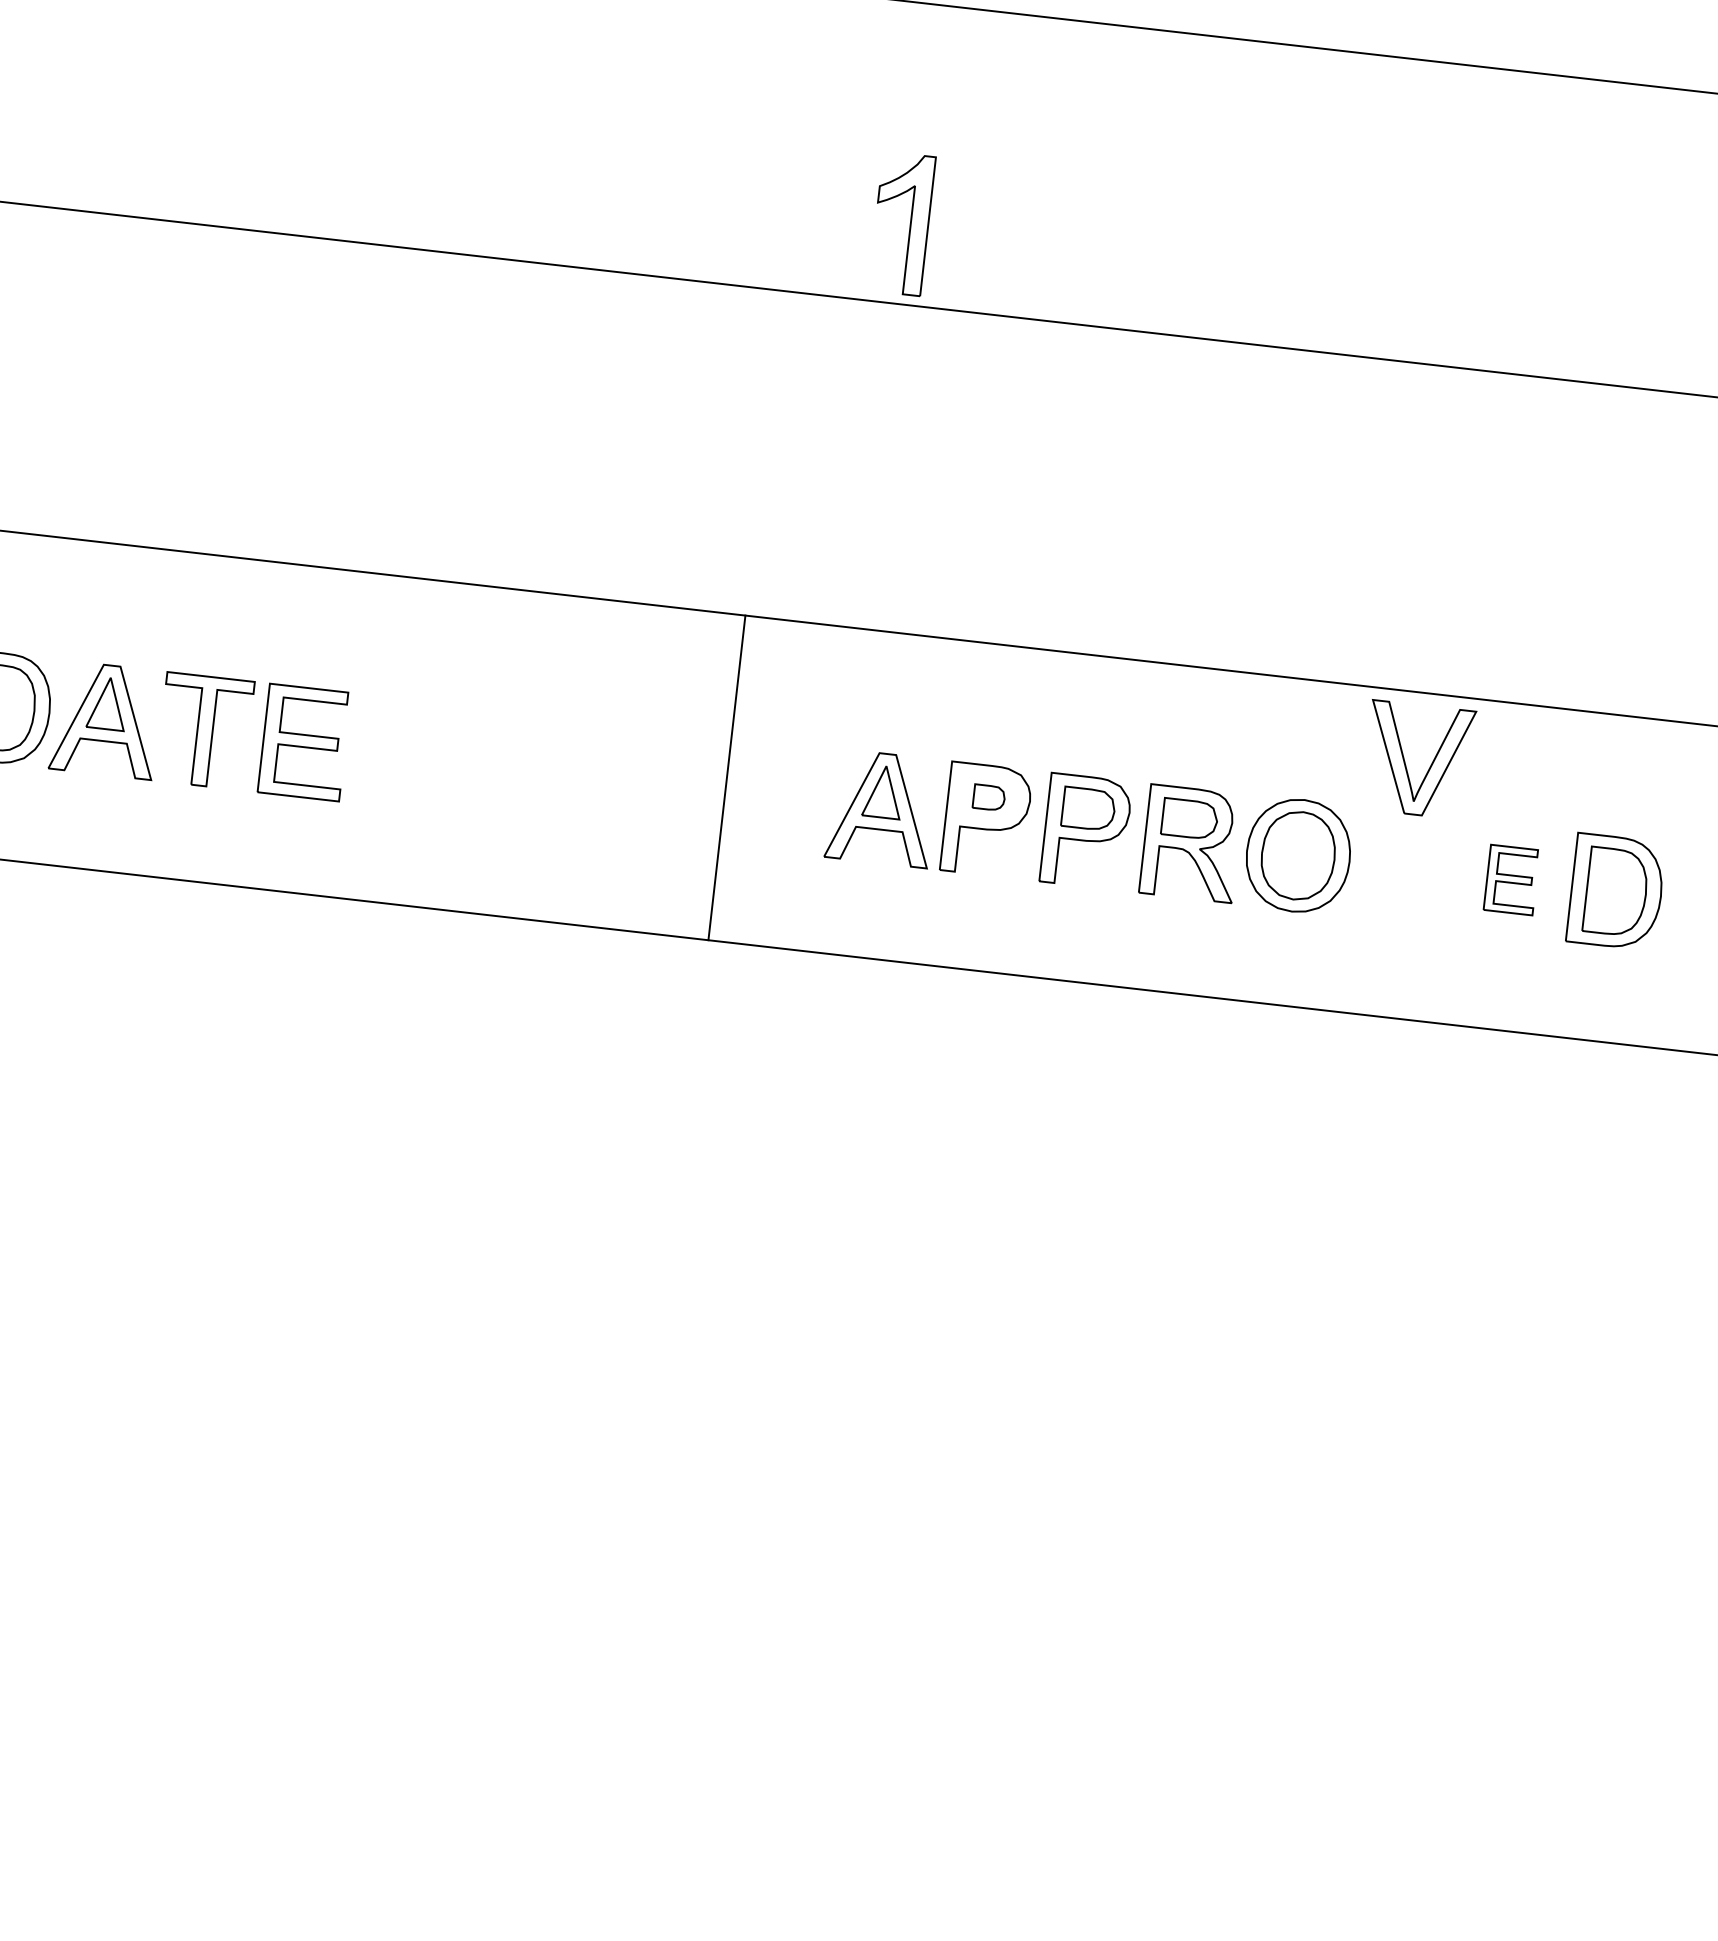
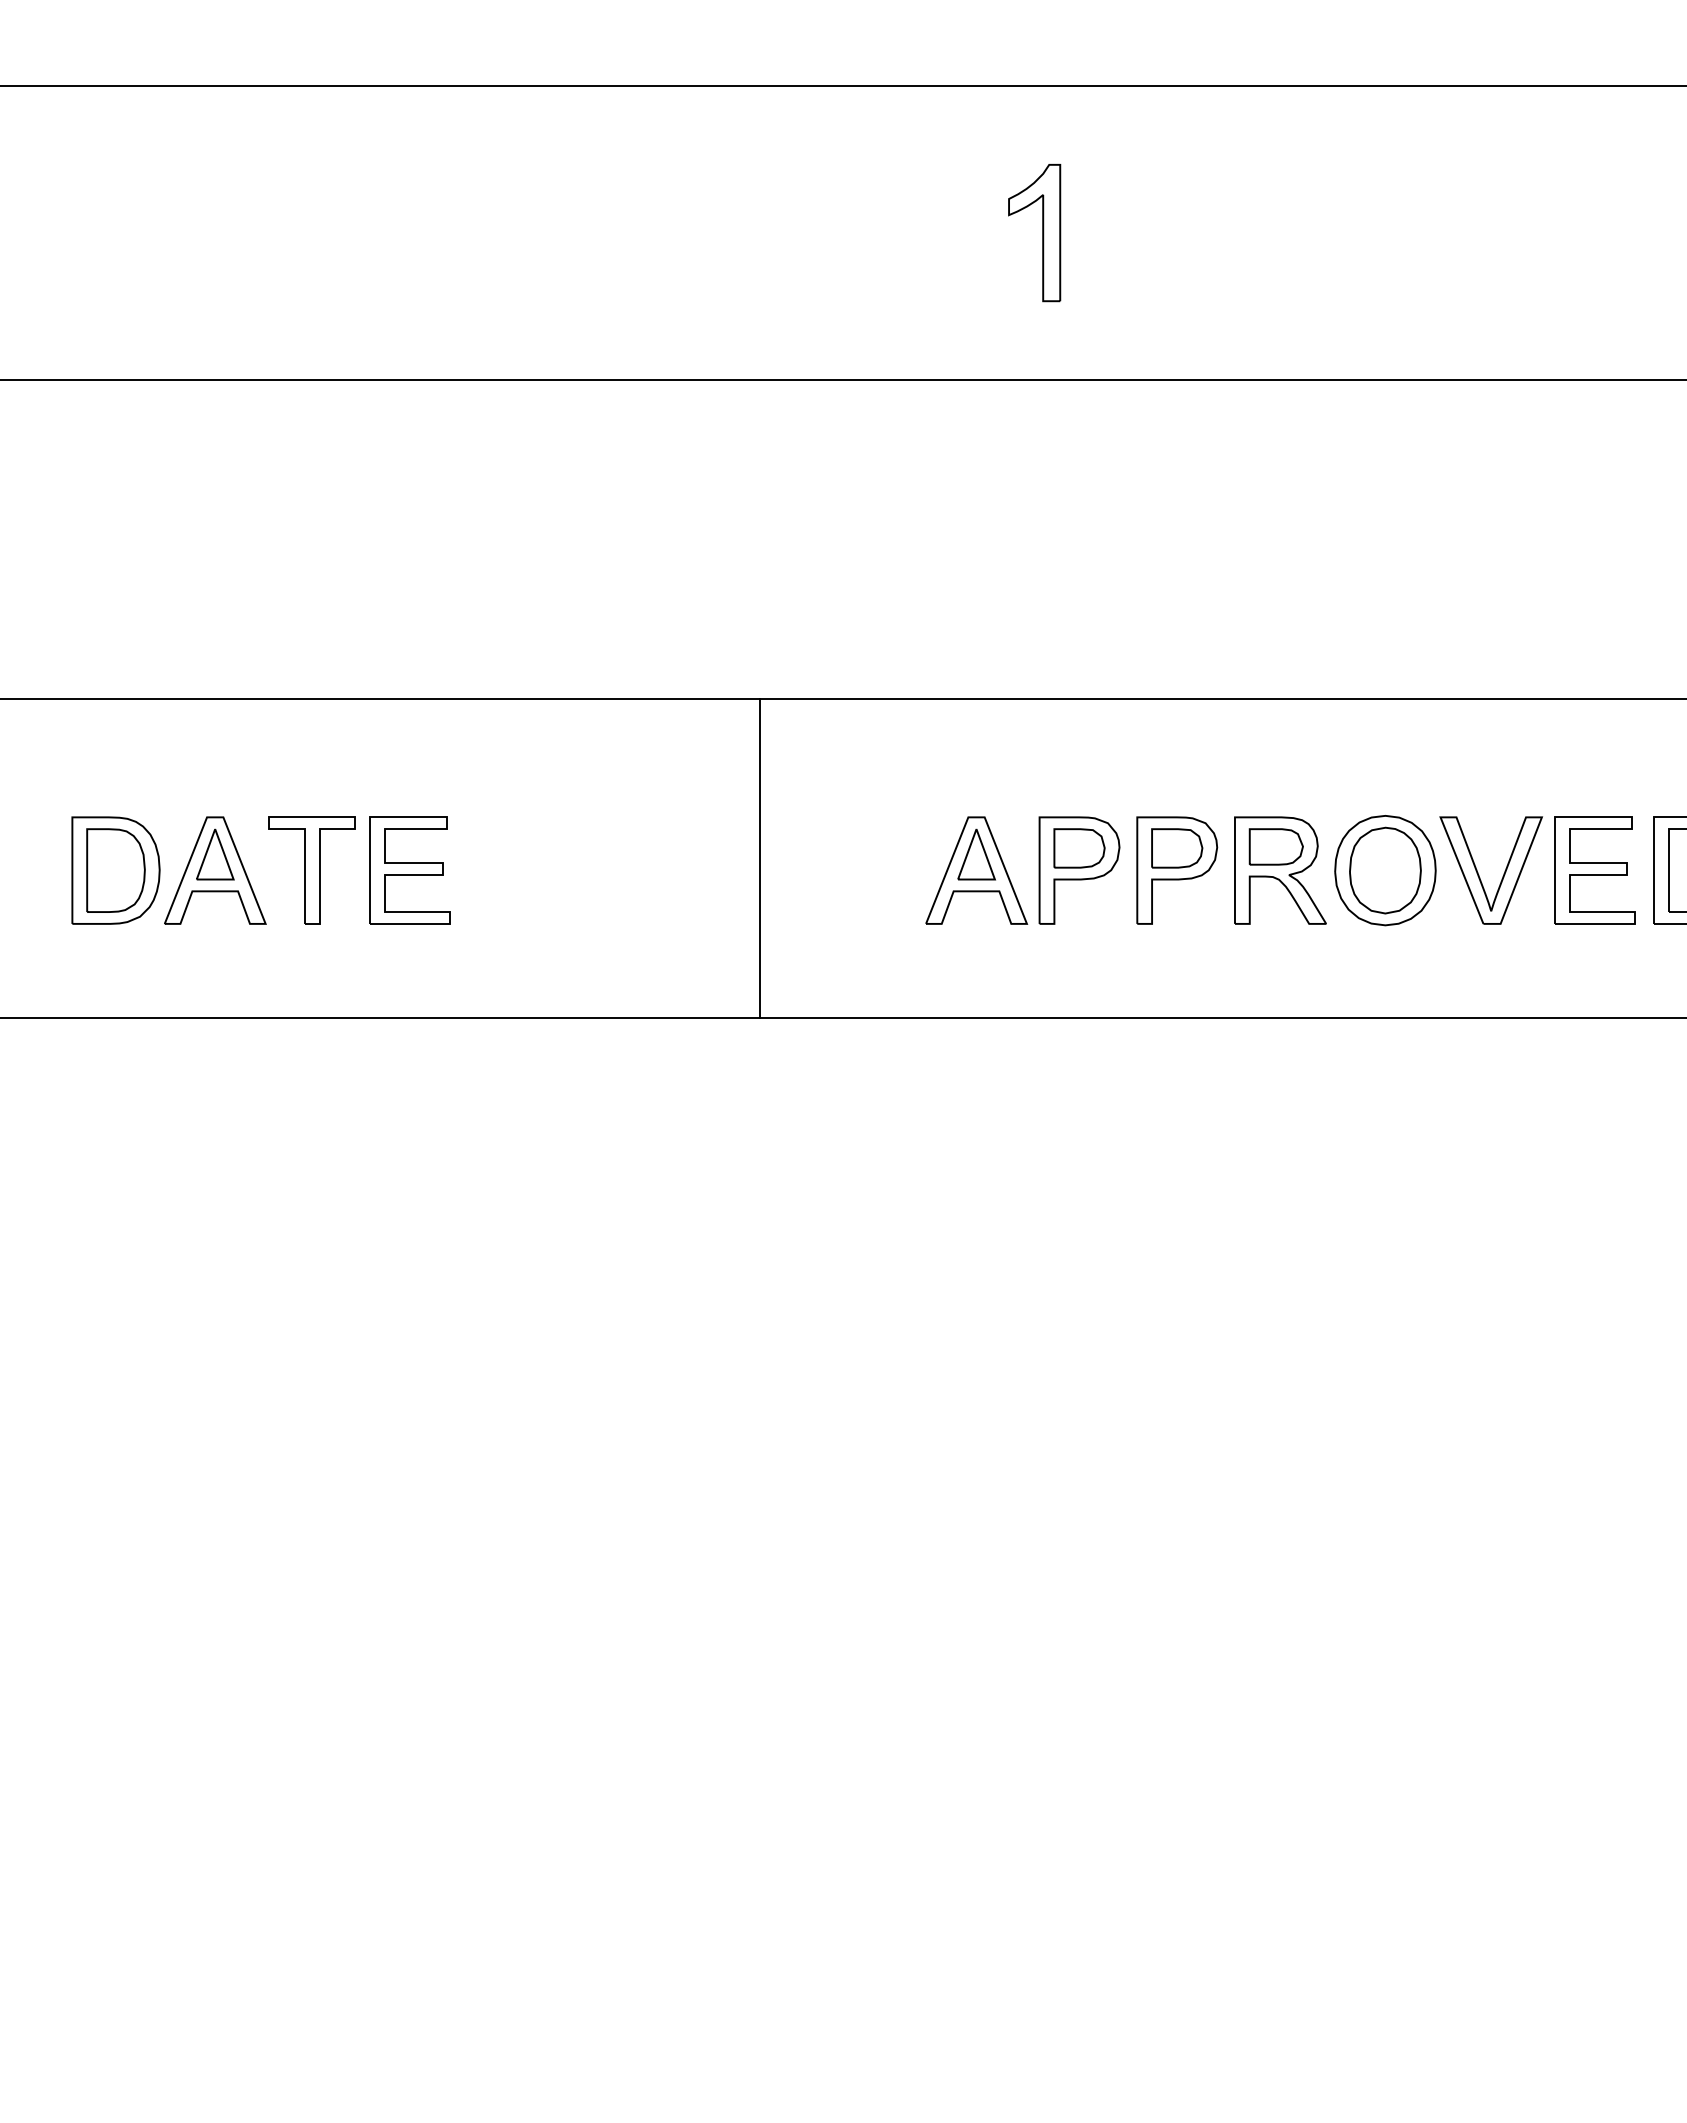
part: (909, 225) -> (1042, 233), moved
part: (1430, 764) -> (1503, 873), moved
line: (727, 777) -> (760, 857), moved
part: (989, 797) -> (1079, 848), size x1.67
part: (1511, 879) -> (1594, 870), size x1.67

